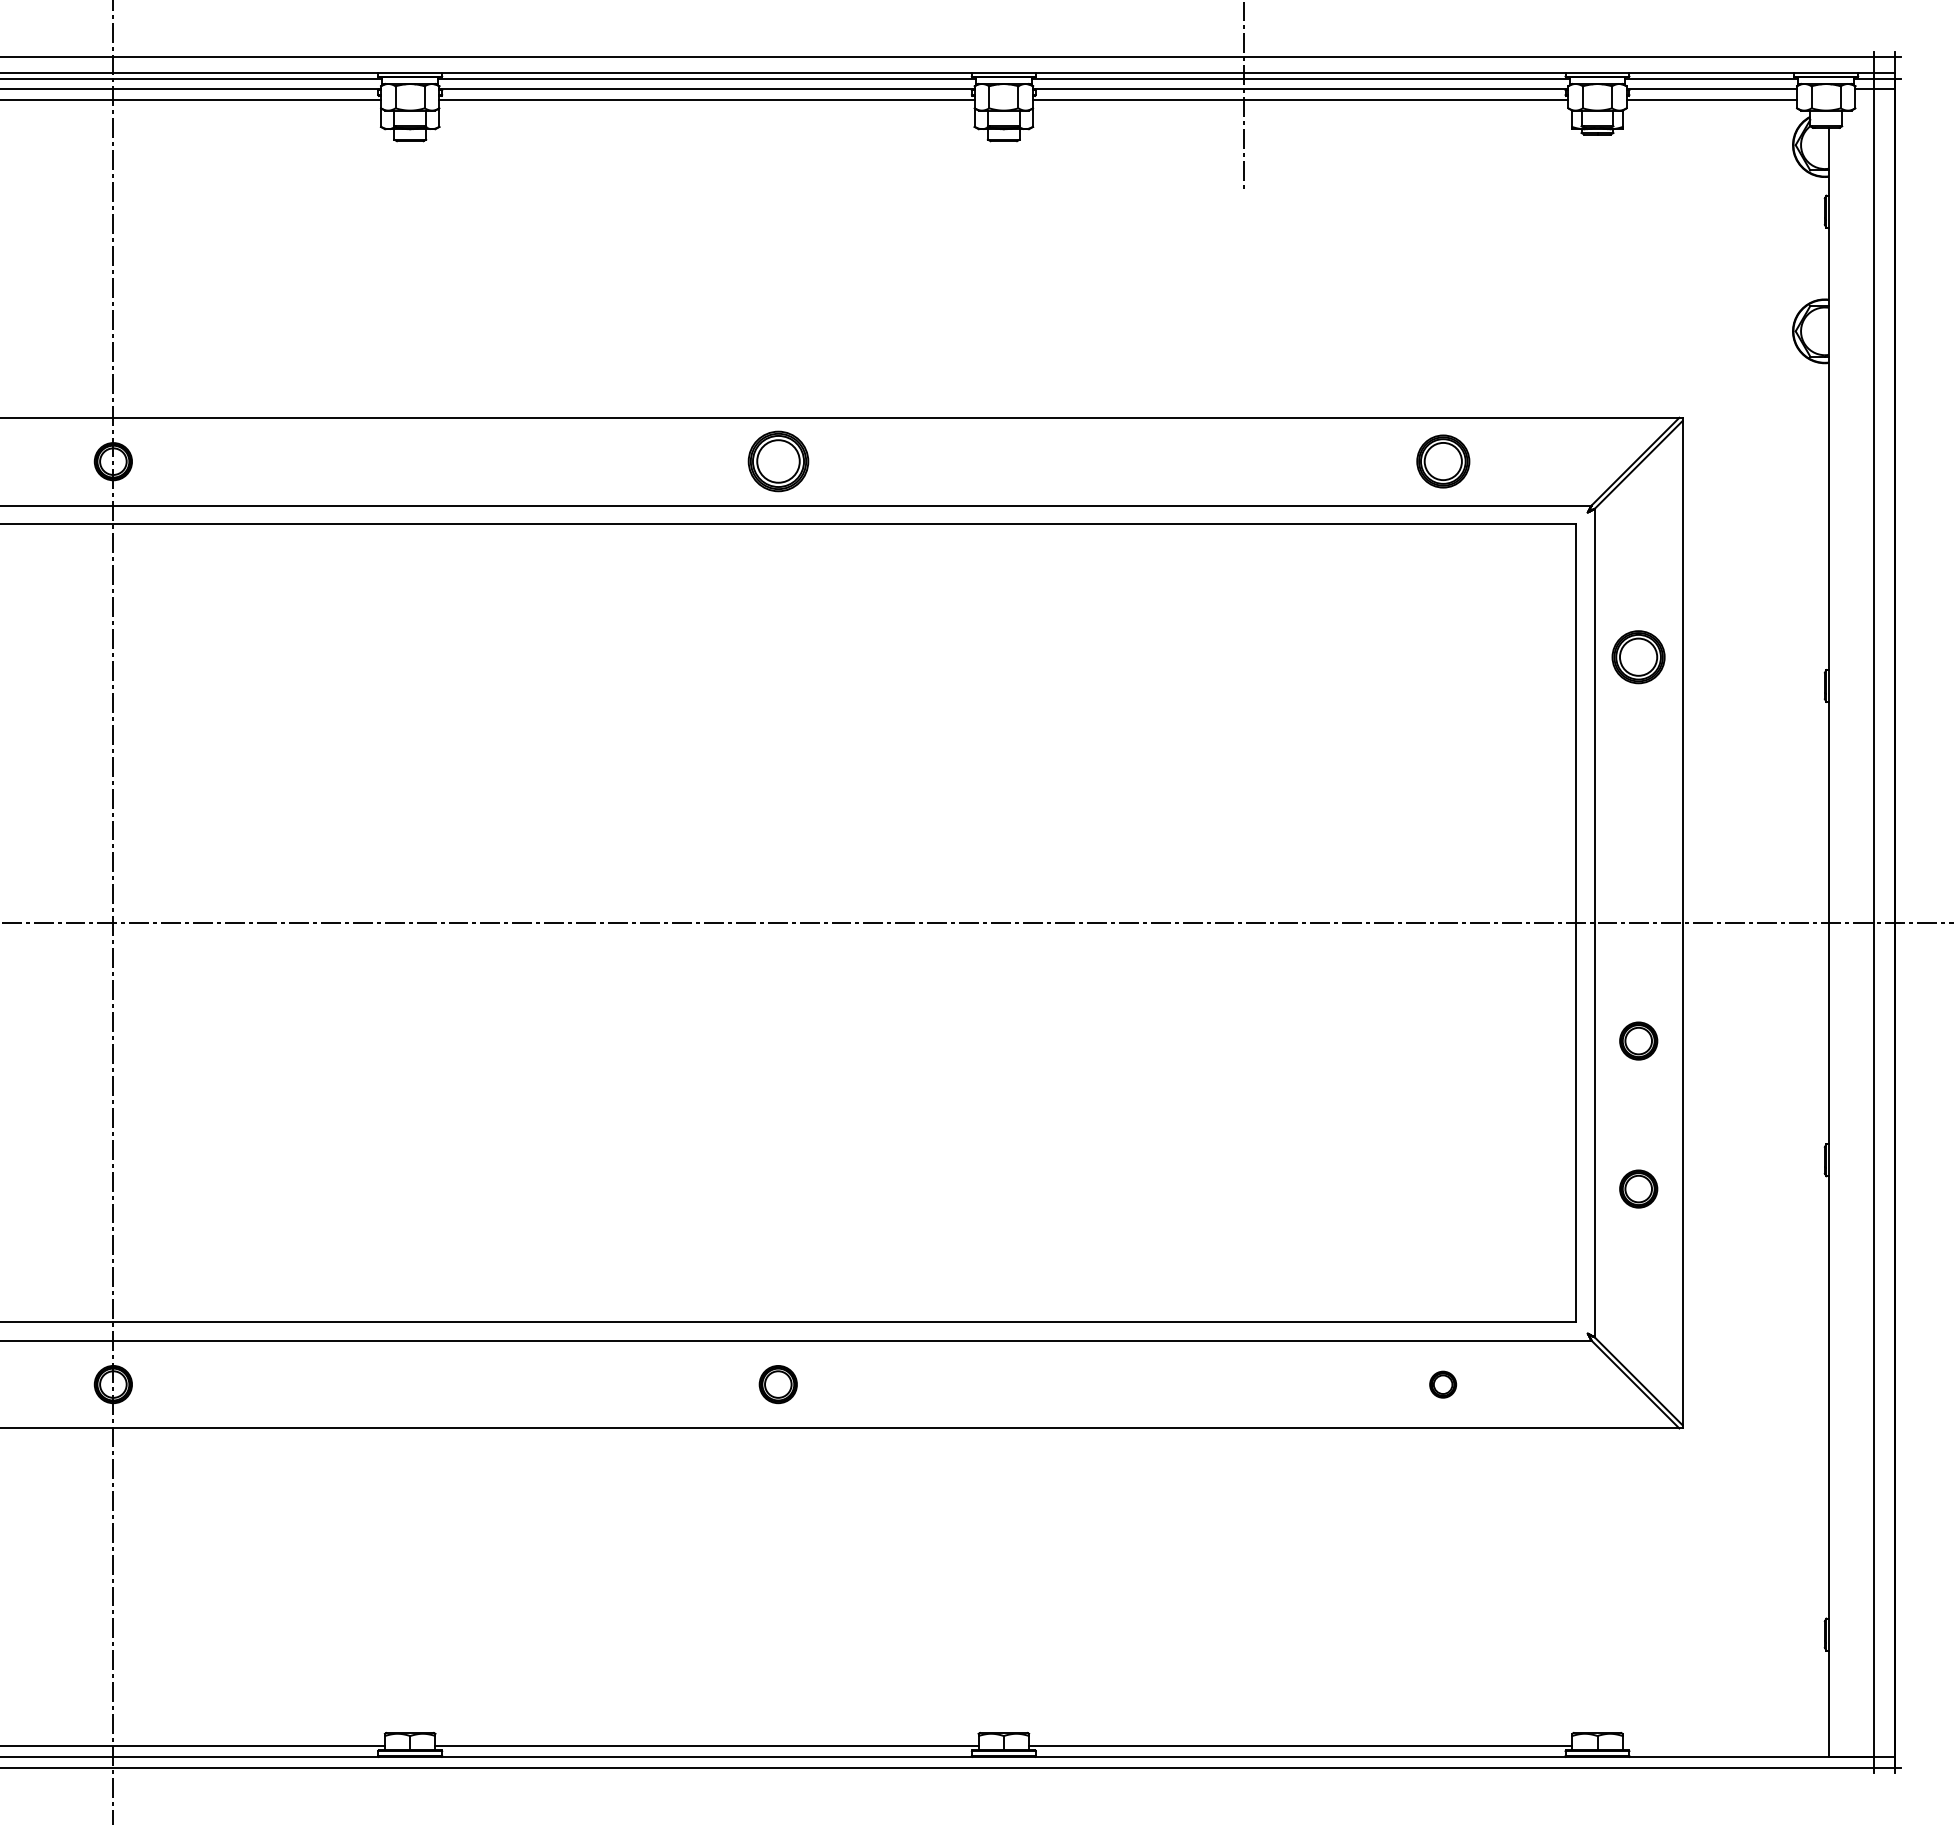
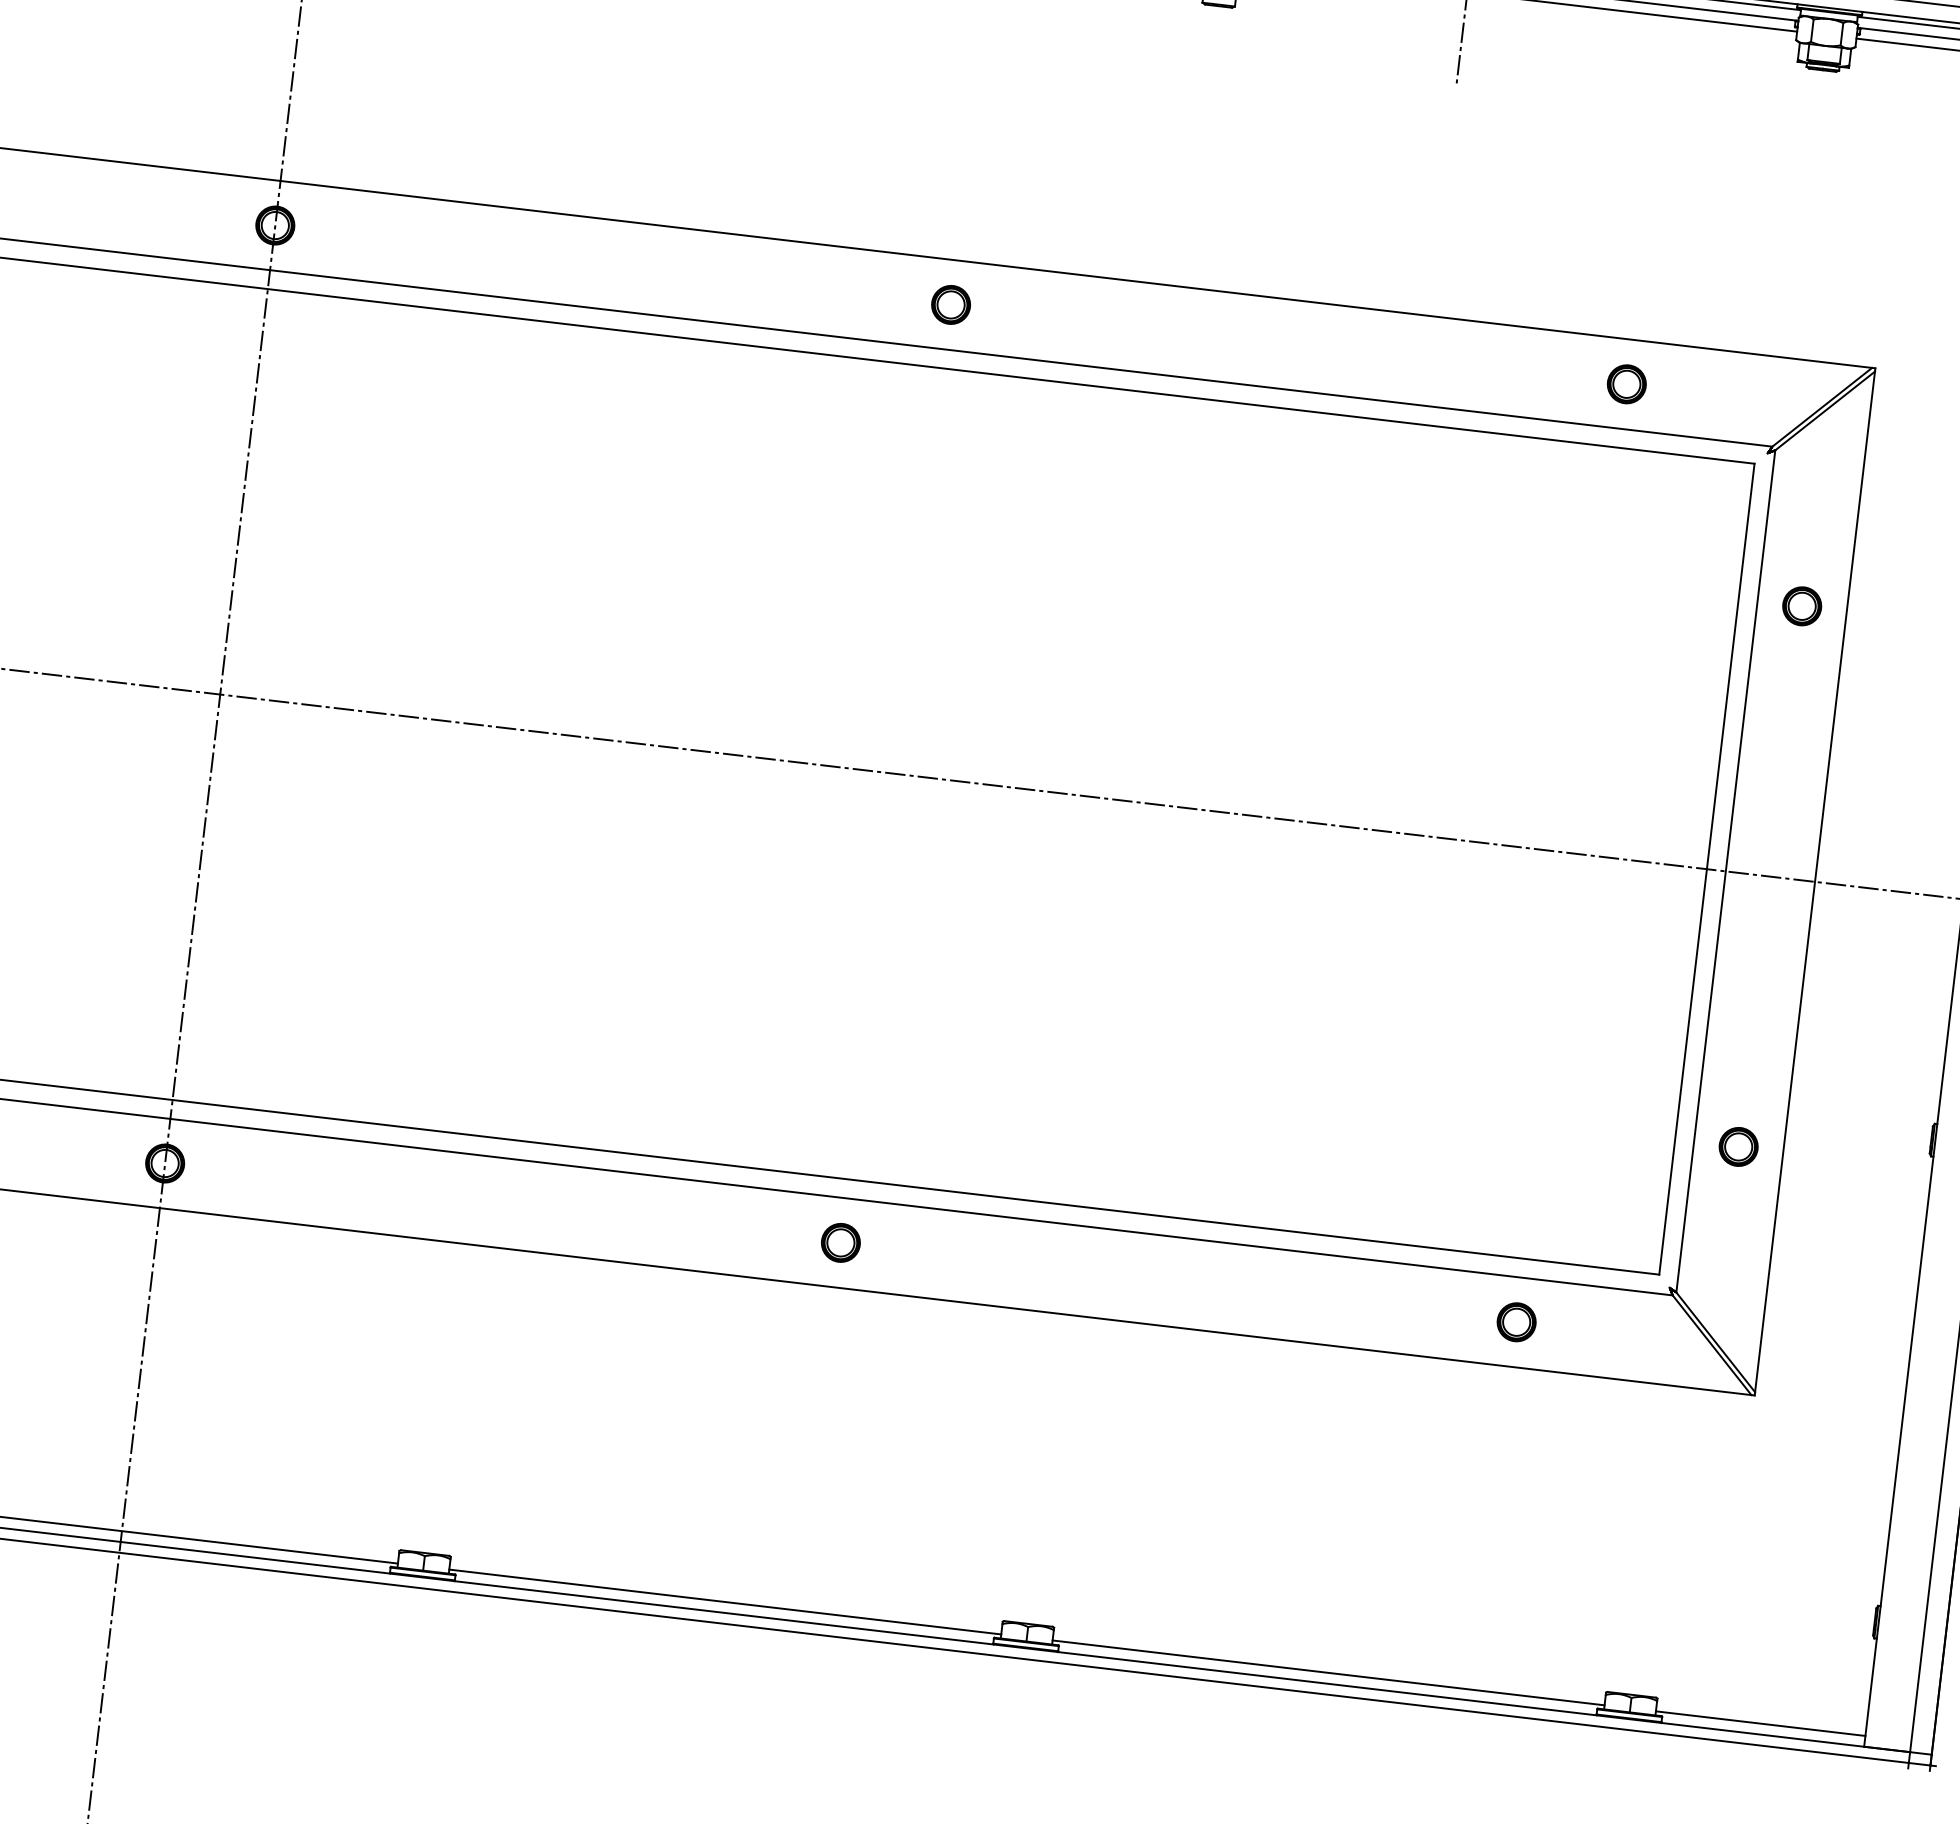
part: (777, 461) -> (950, 304), size x0.62
part: (1442, 461) -> (1626, 384), size x0.71
part: (1638, 656) -> (1802, 605), size x0.71
part: (1638, 1040) -> (1756, 995), removed
part: (1442, 1384) -> (1515, 1322), size x1.43
line: (1725, 1746) -> (1760, 1723), added

